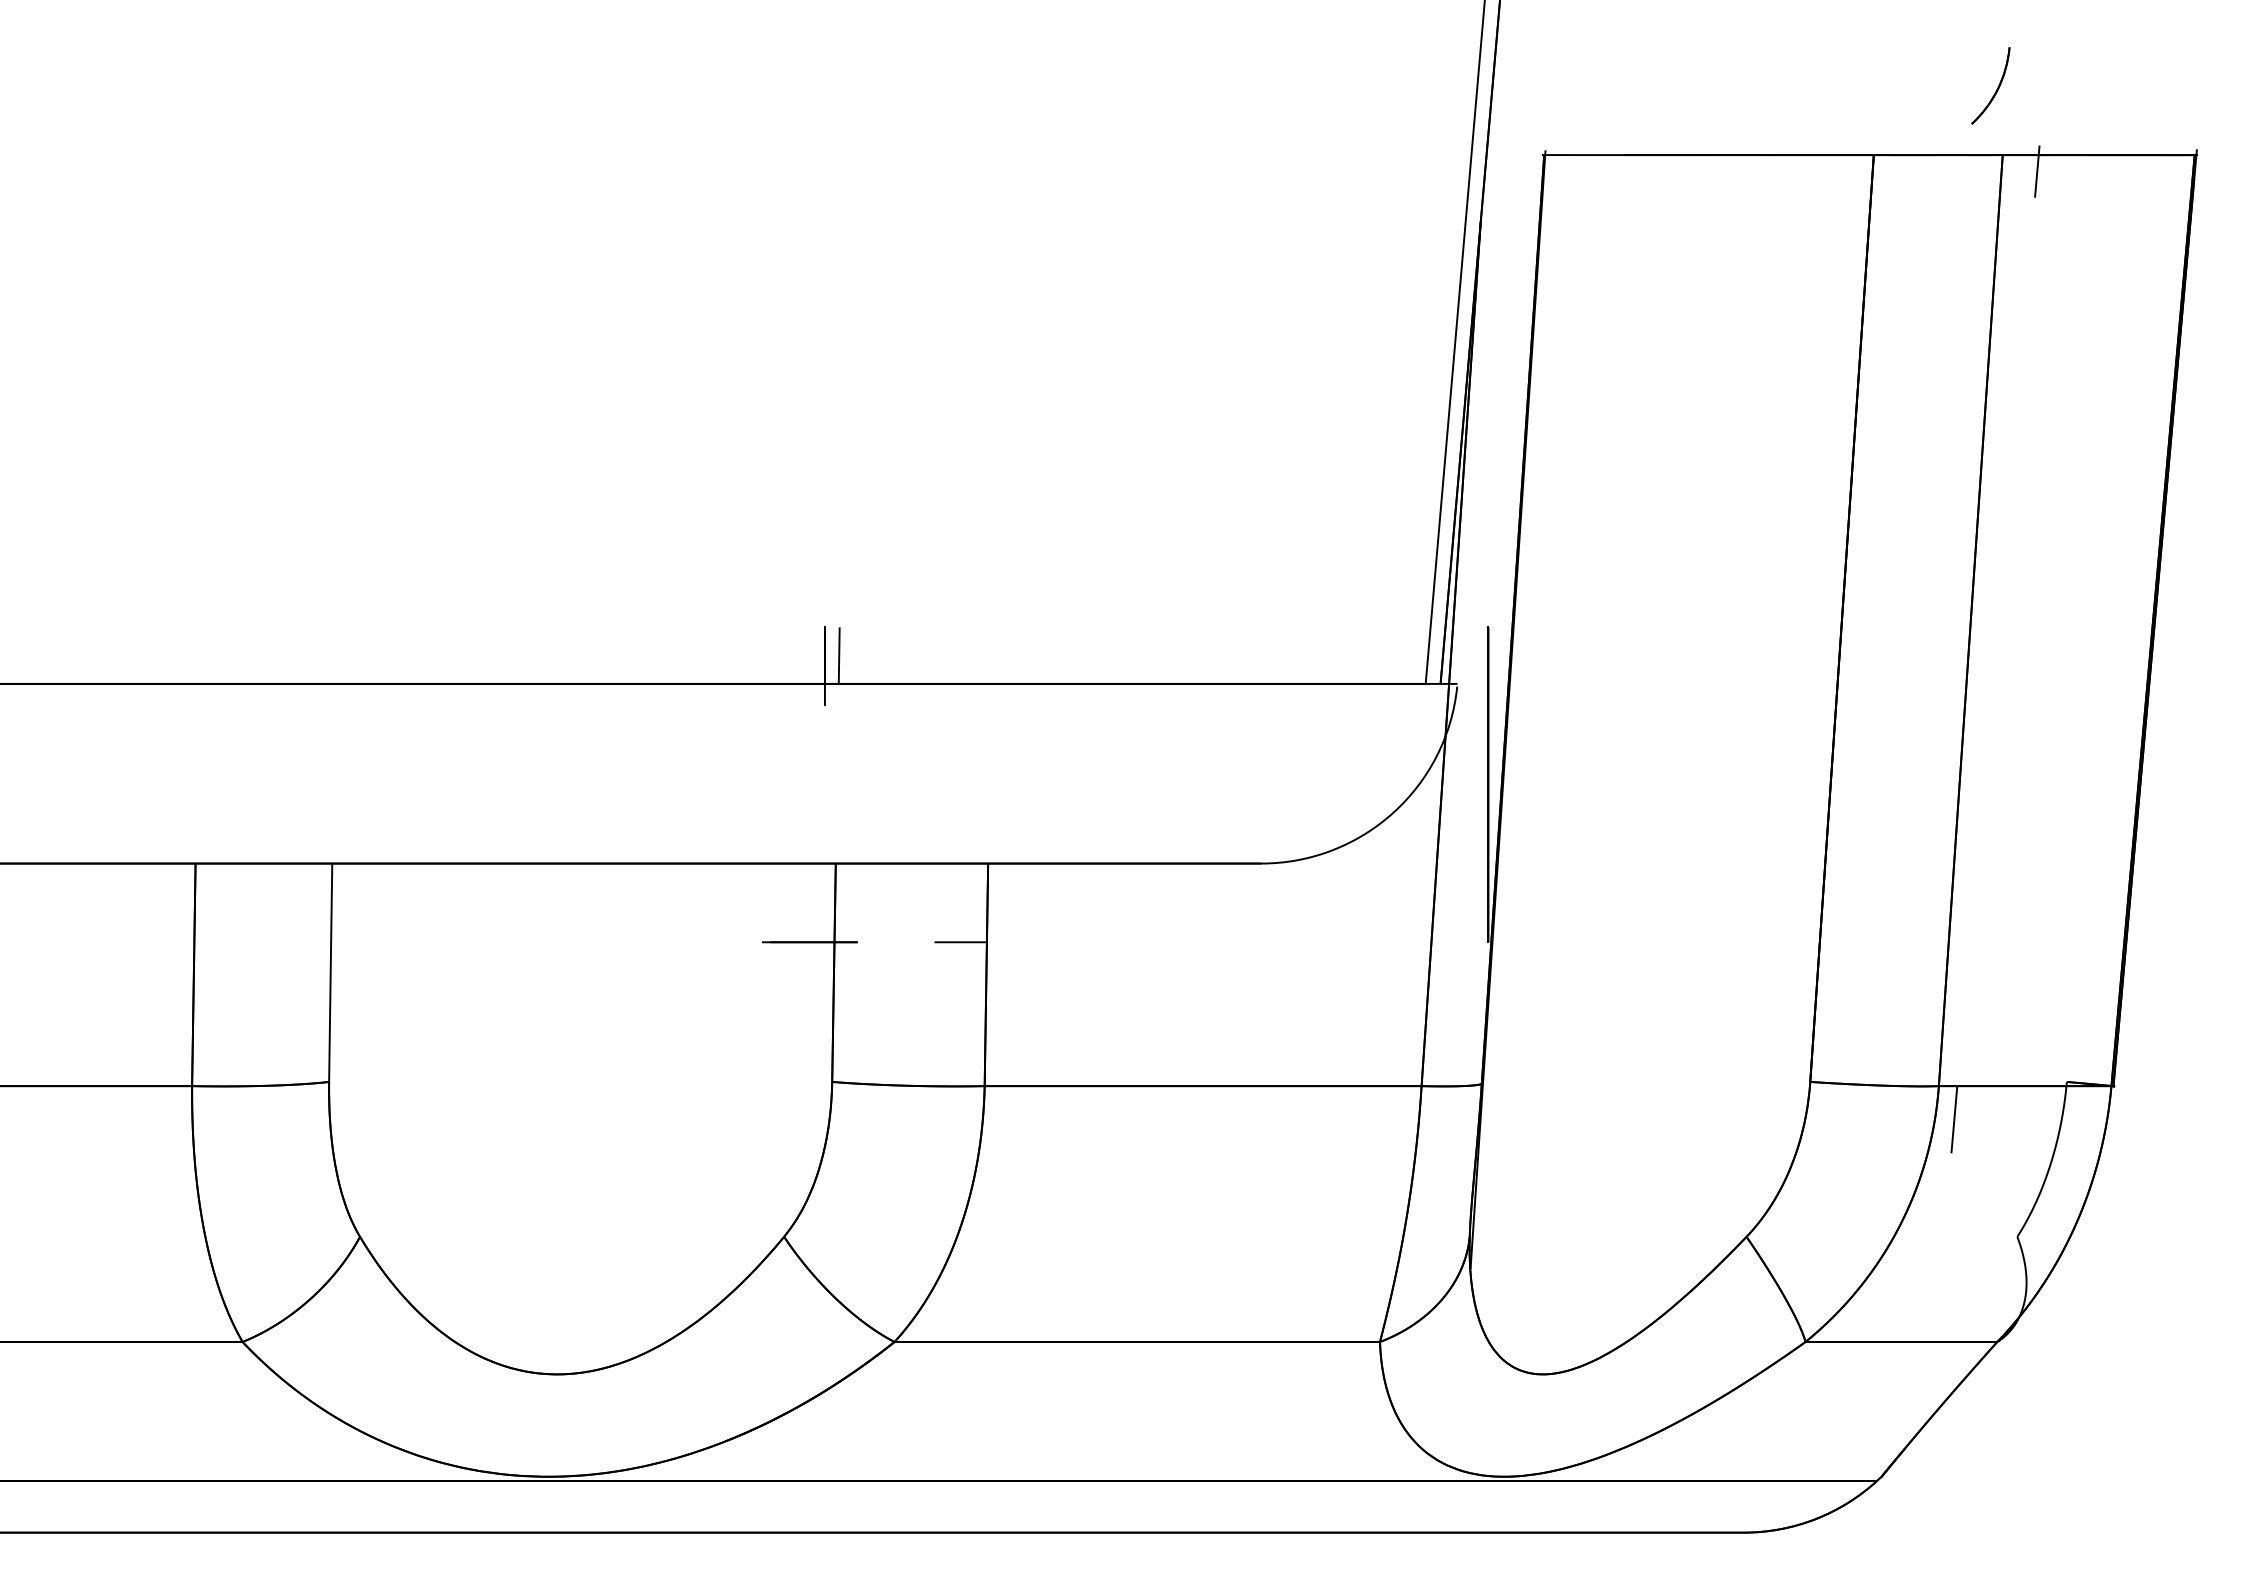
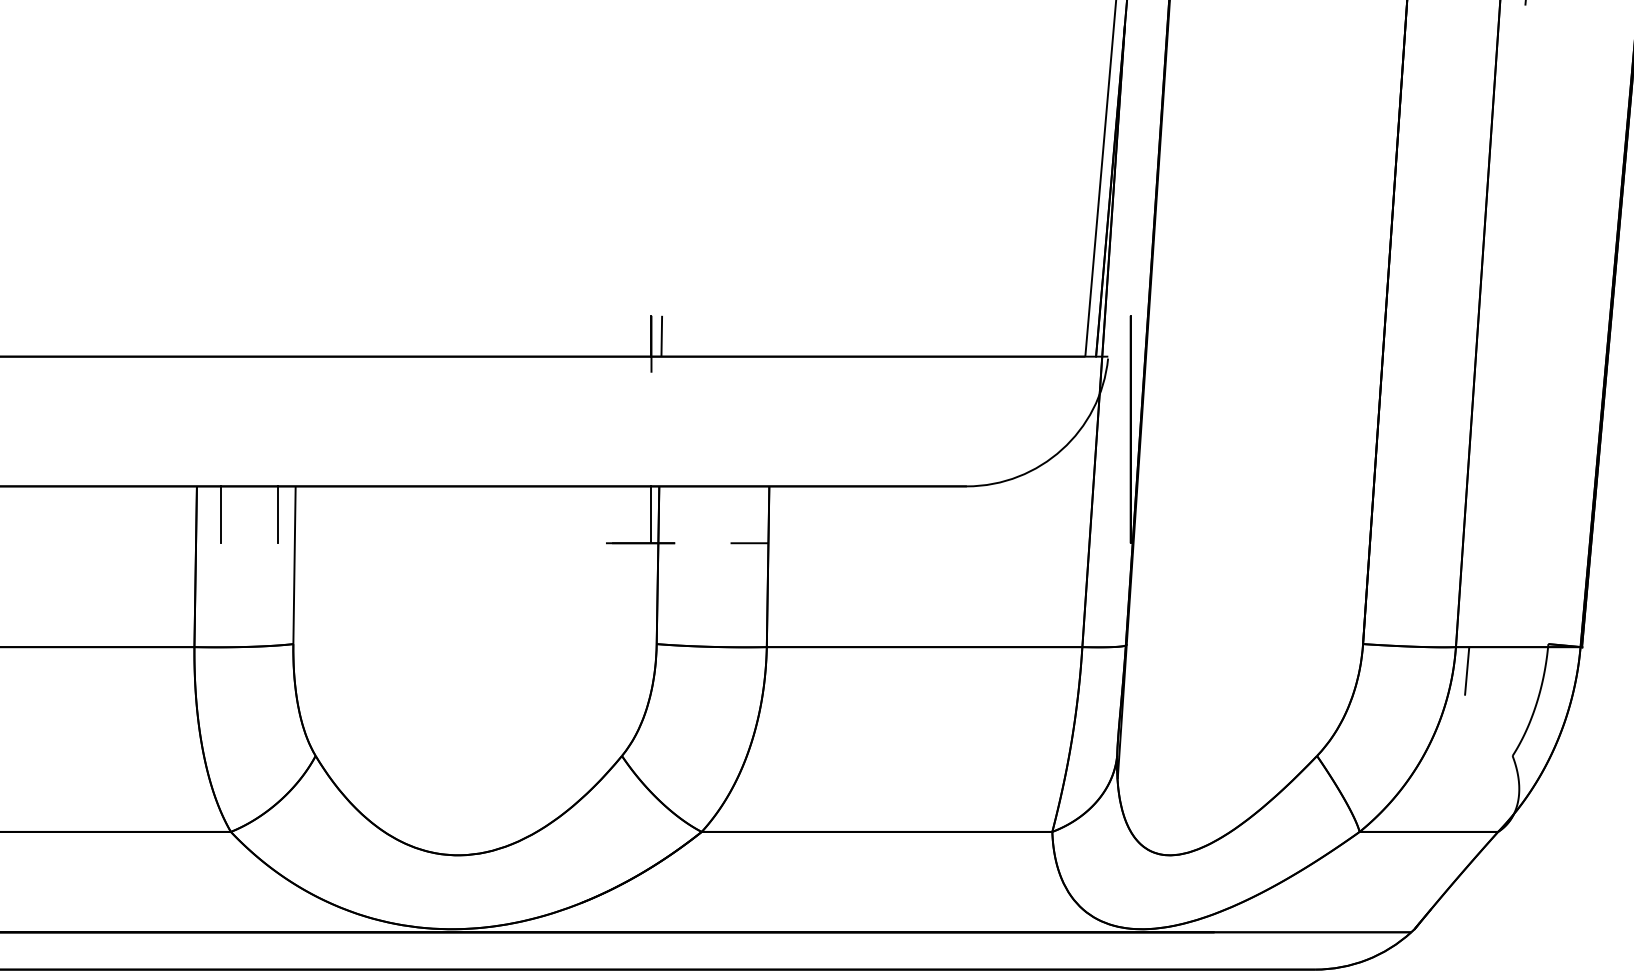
line: (229, 902) -> (221, 514), added
line: (307, 902) -> (277, 514), added
line: (824, 902) -> (651, 514), added

